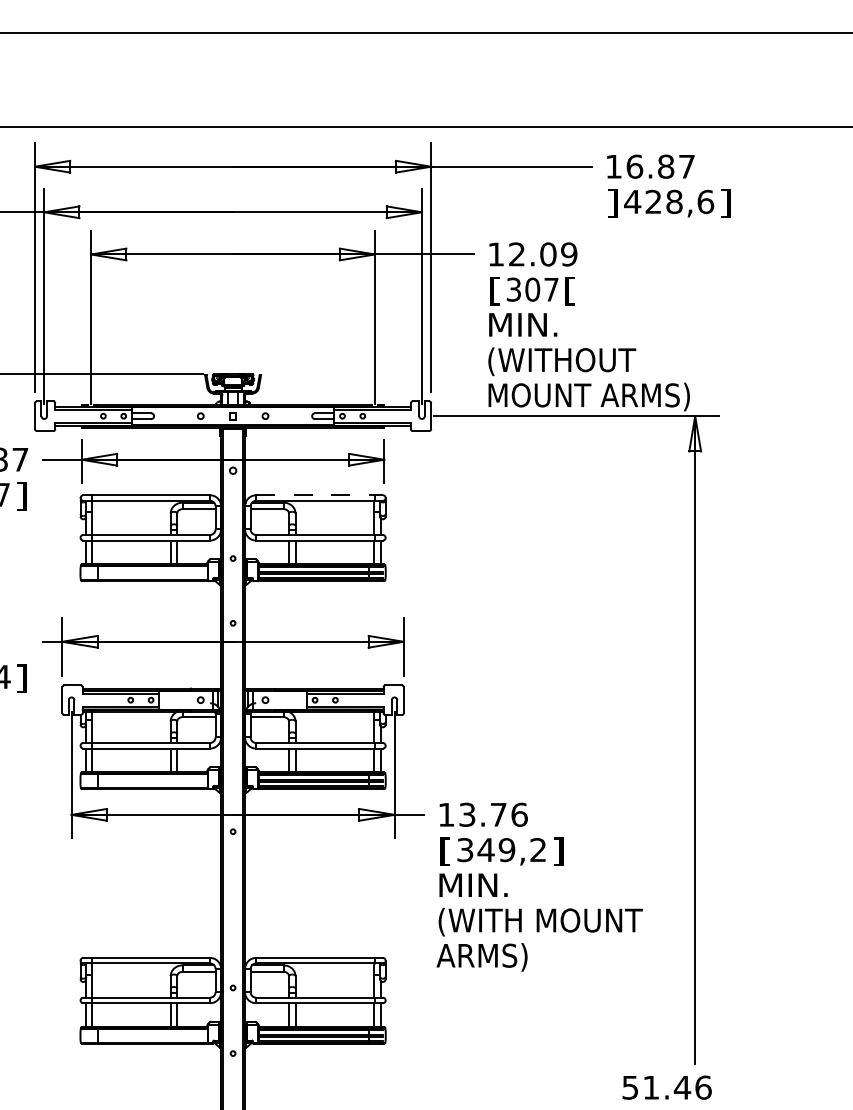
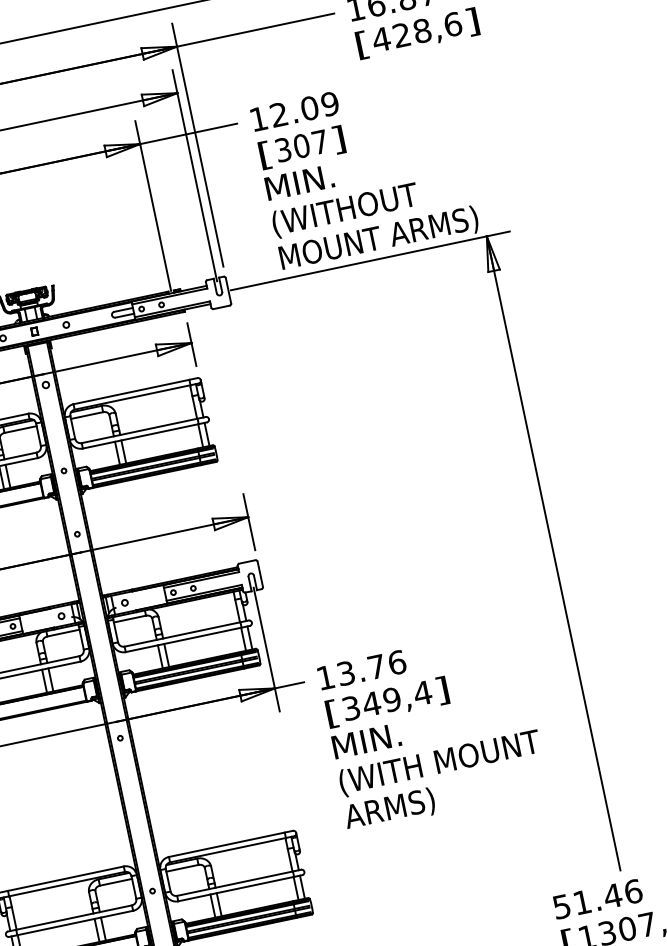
text: (612, 203) -> (362, 45), ] -> [
text: (570, 291) -> (339, 140), [ -> ]
line: (320, 495) -> (136, 391), dashed -> solid
text: (537, 849) -> (421, 692), 349,2 -> 349,4

